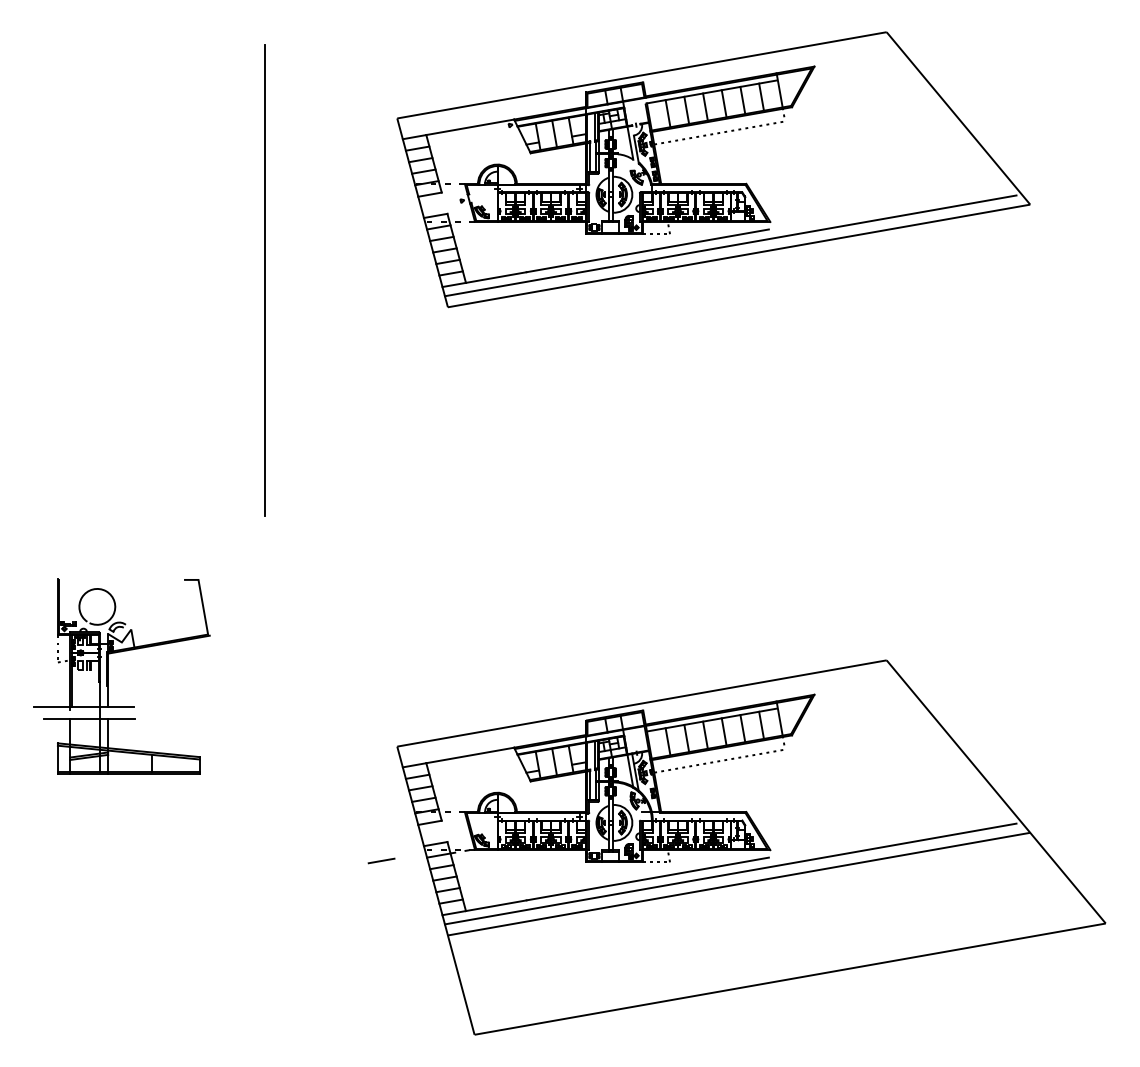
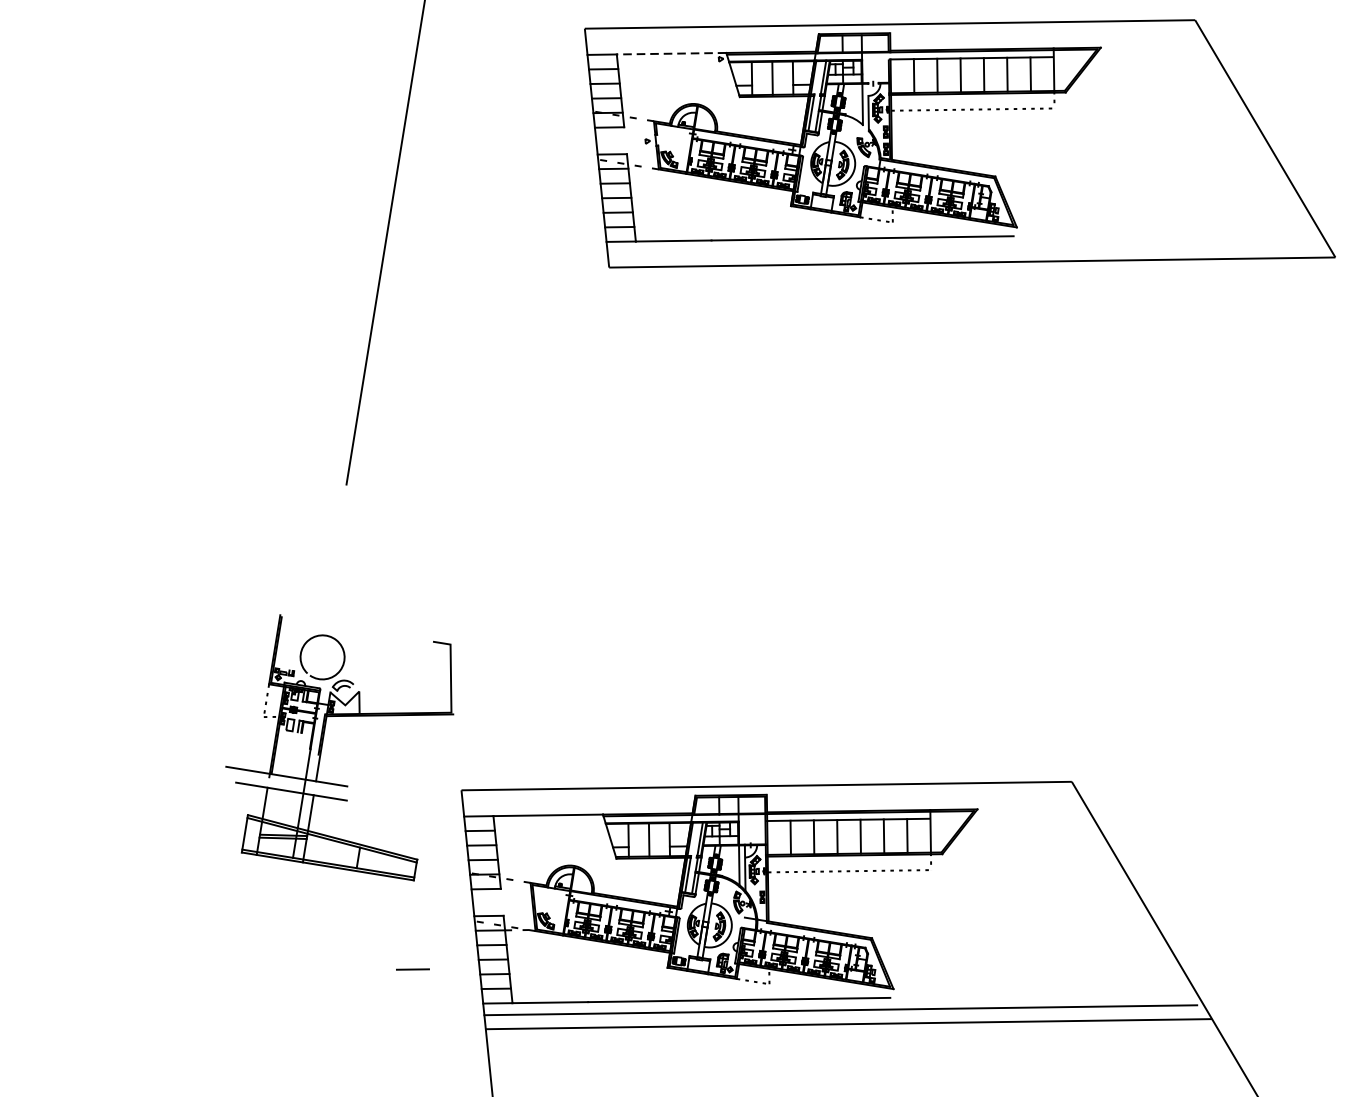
line: (470, 127) -> (671, 53), solid -> dashed
line: (730, 245) -> (963, 248), removed
part: (108, 676) -> (322, 743), moved
line: (381, 860) -> (412, 968), moved

